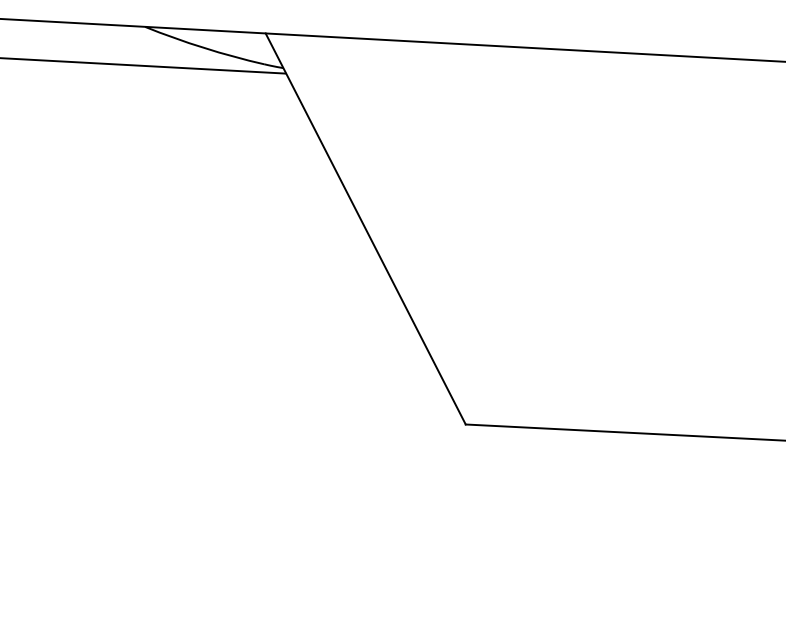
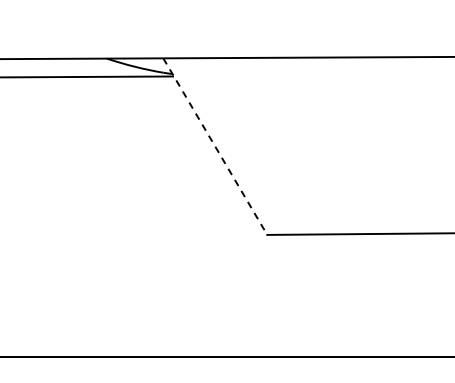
line: (366, 230) -> (215, 147), solid -> dashed

